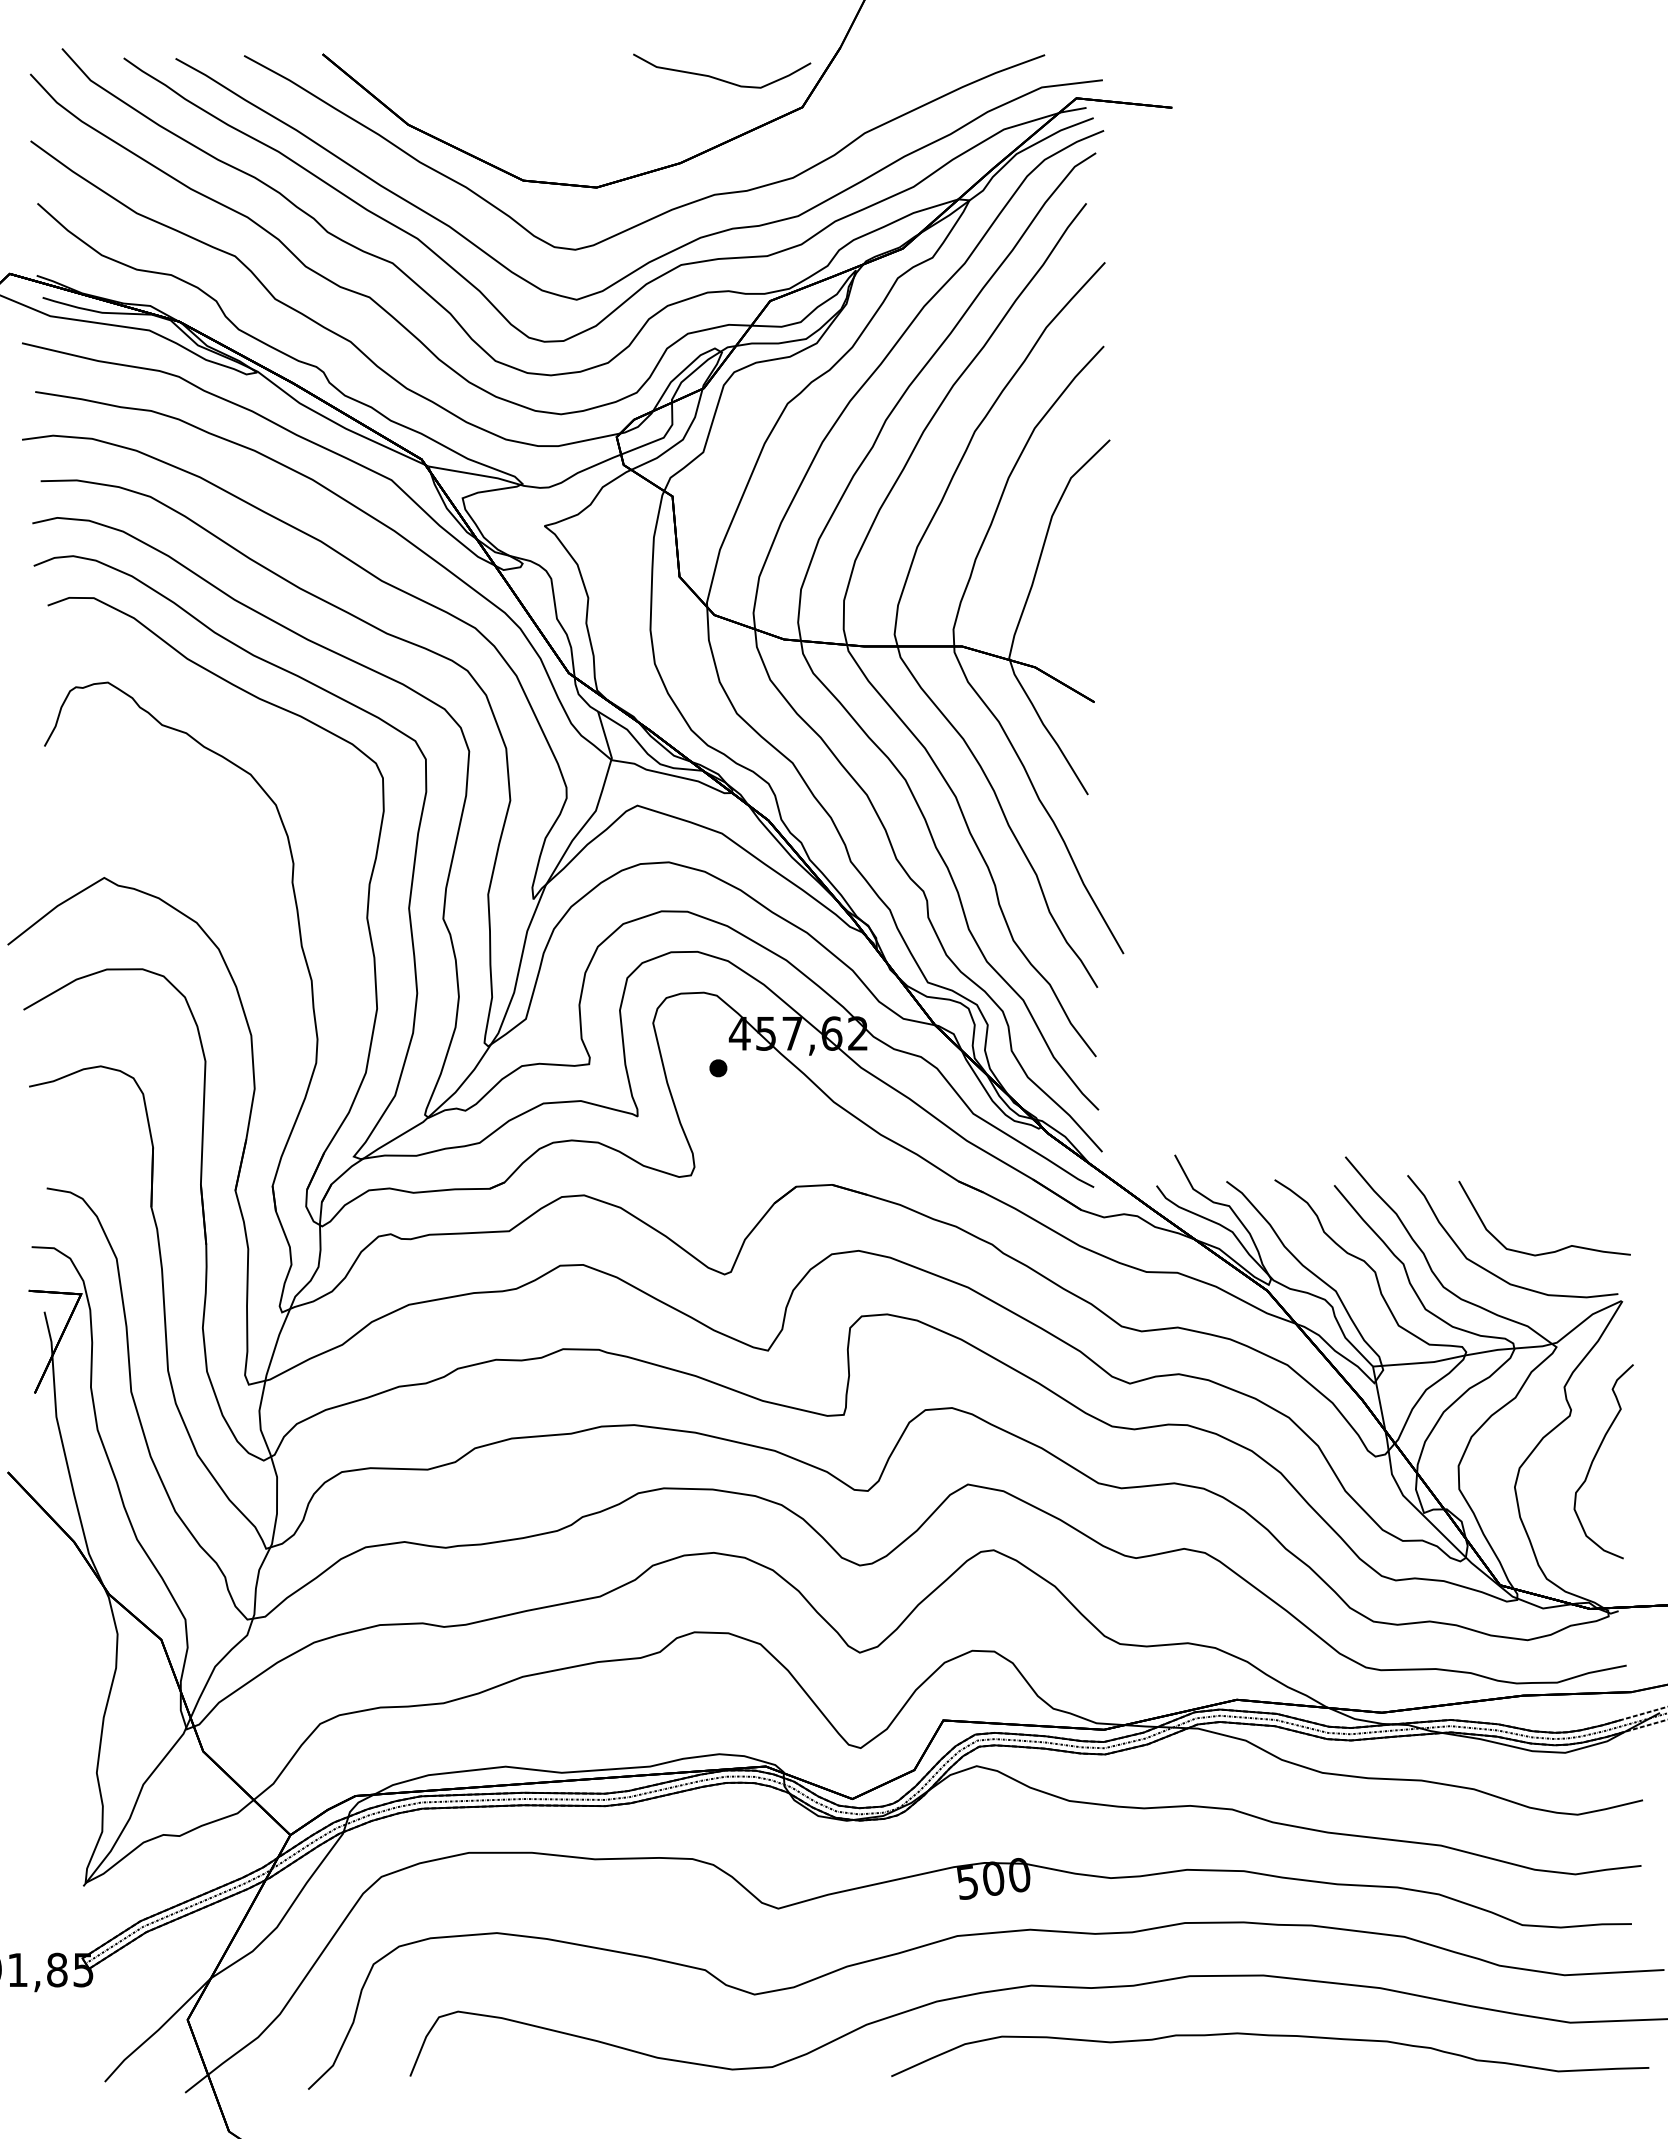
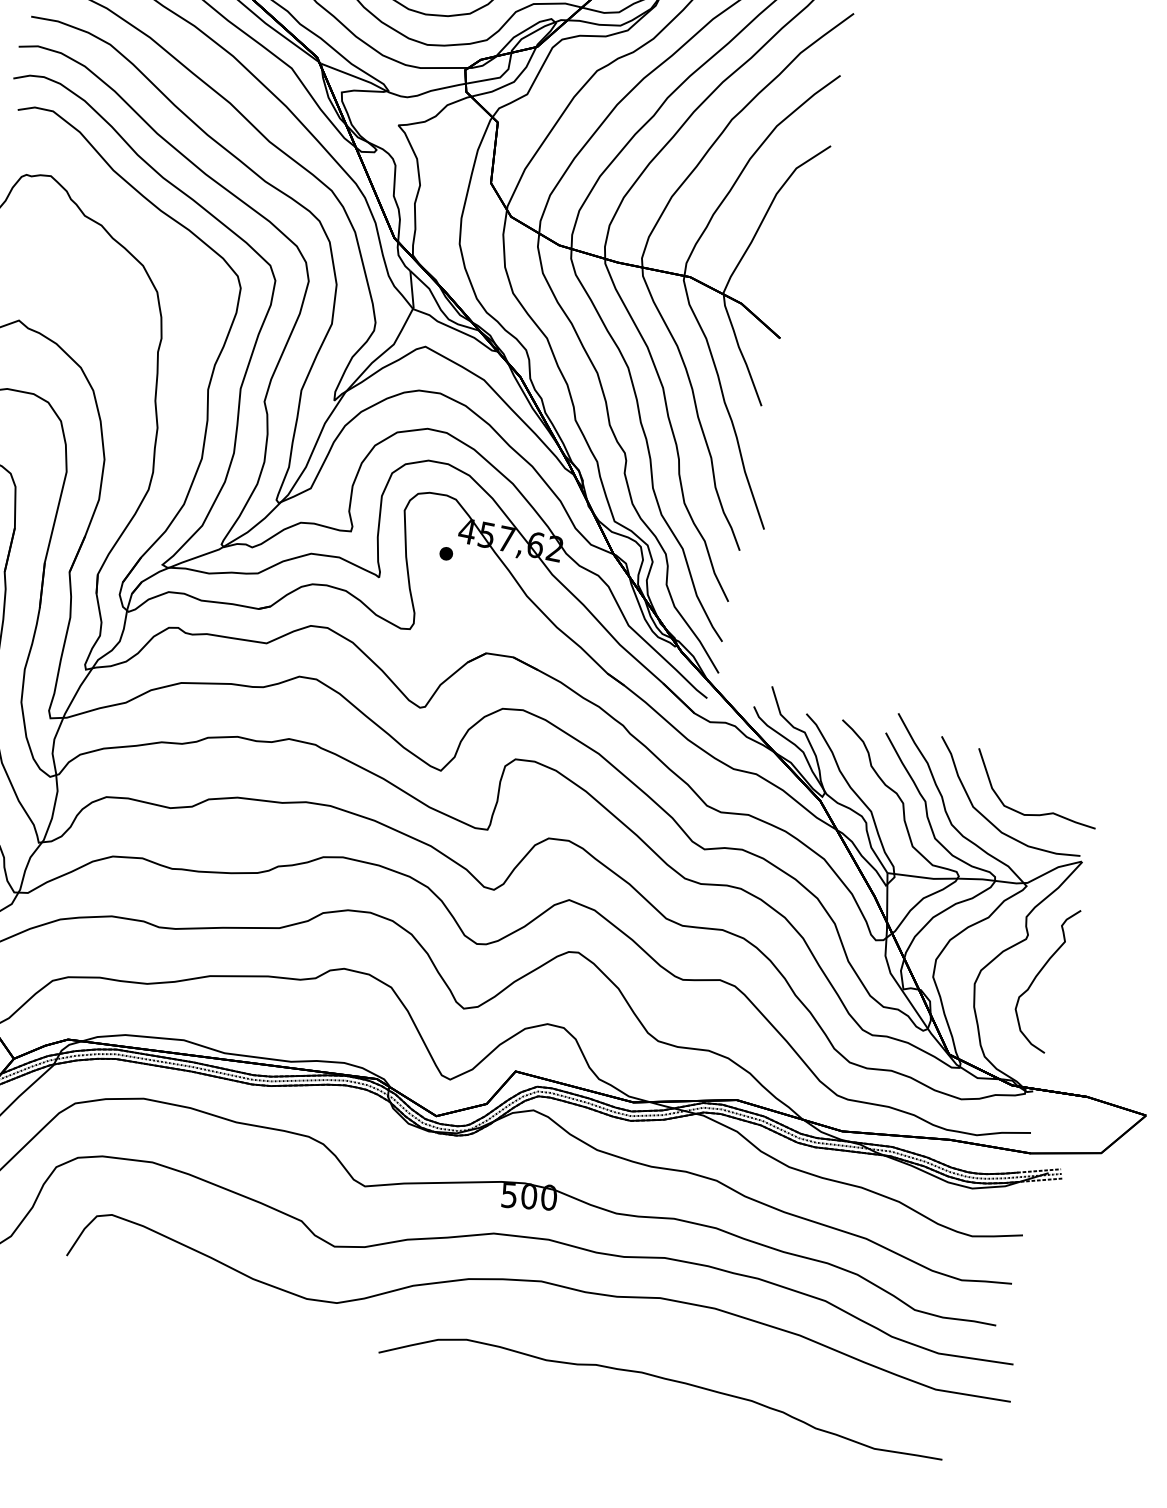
curve: (1270, 2036) -> (665, 1379), moved

